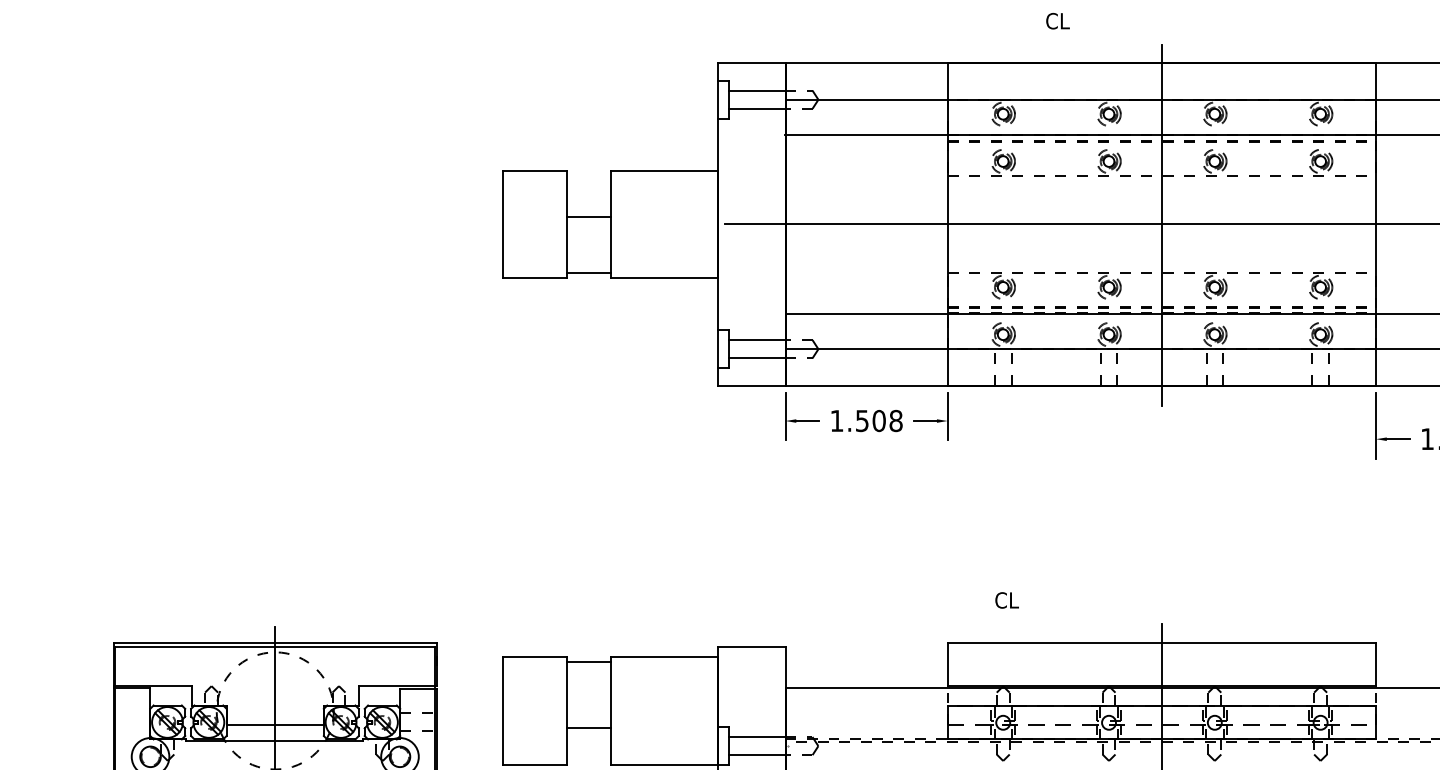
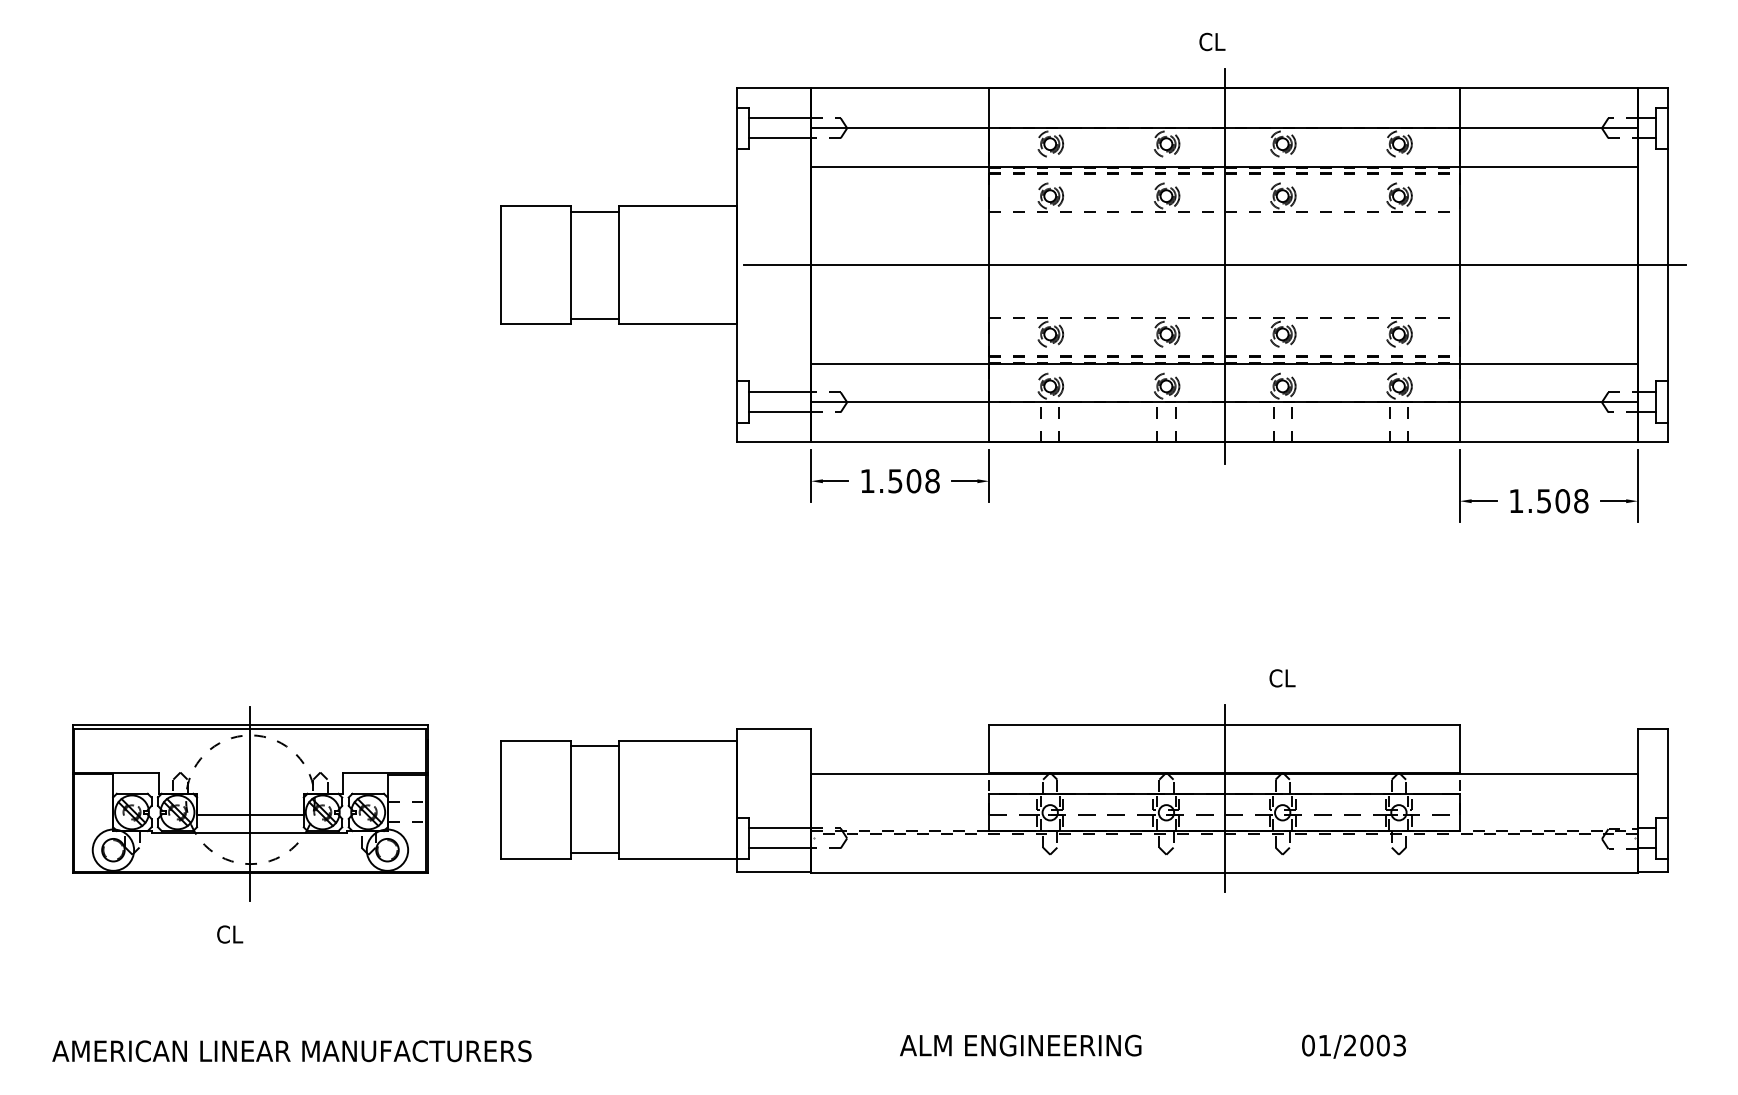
text: (1058, 20) -> (1212, 41), moved
line: (589, 216) -> (595, 211), moved
text: (1007, 600) -> (1282, 678), moved
line: (589, 727) -> (595, 853), moved

